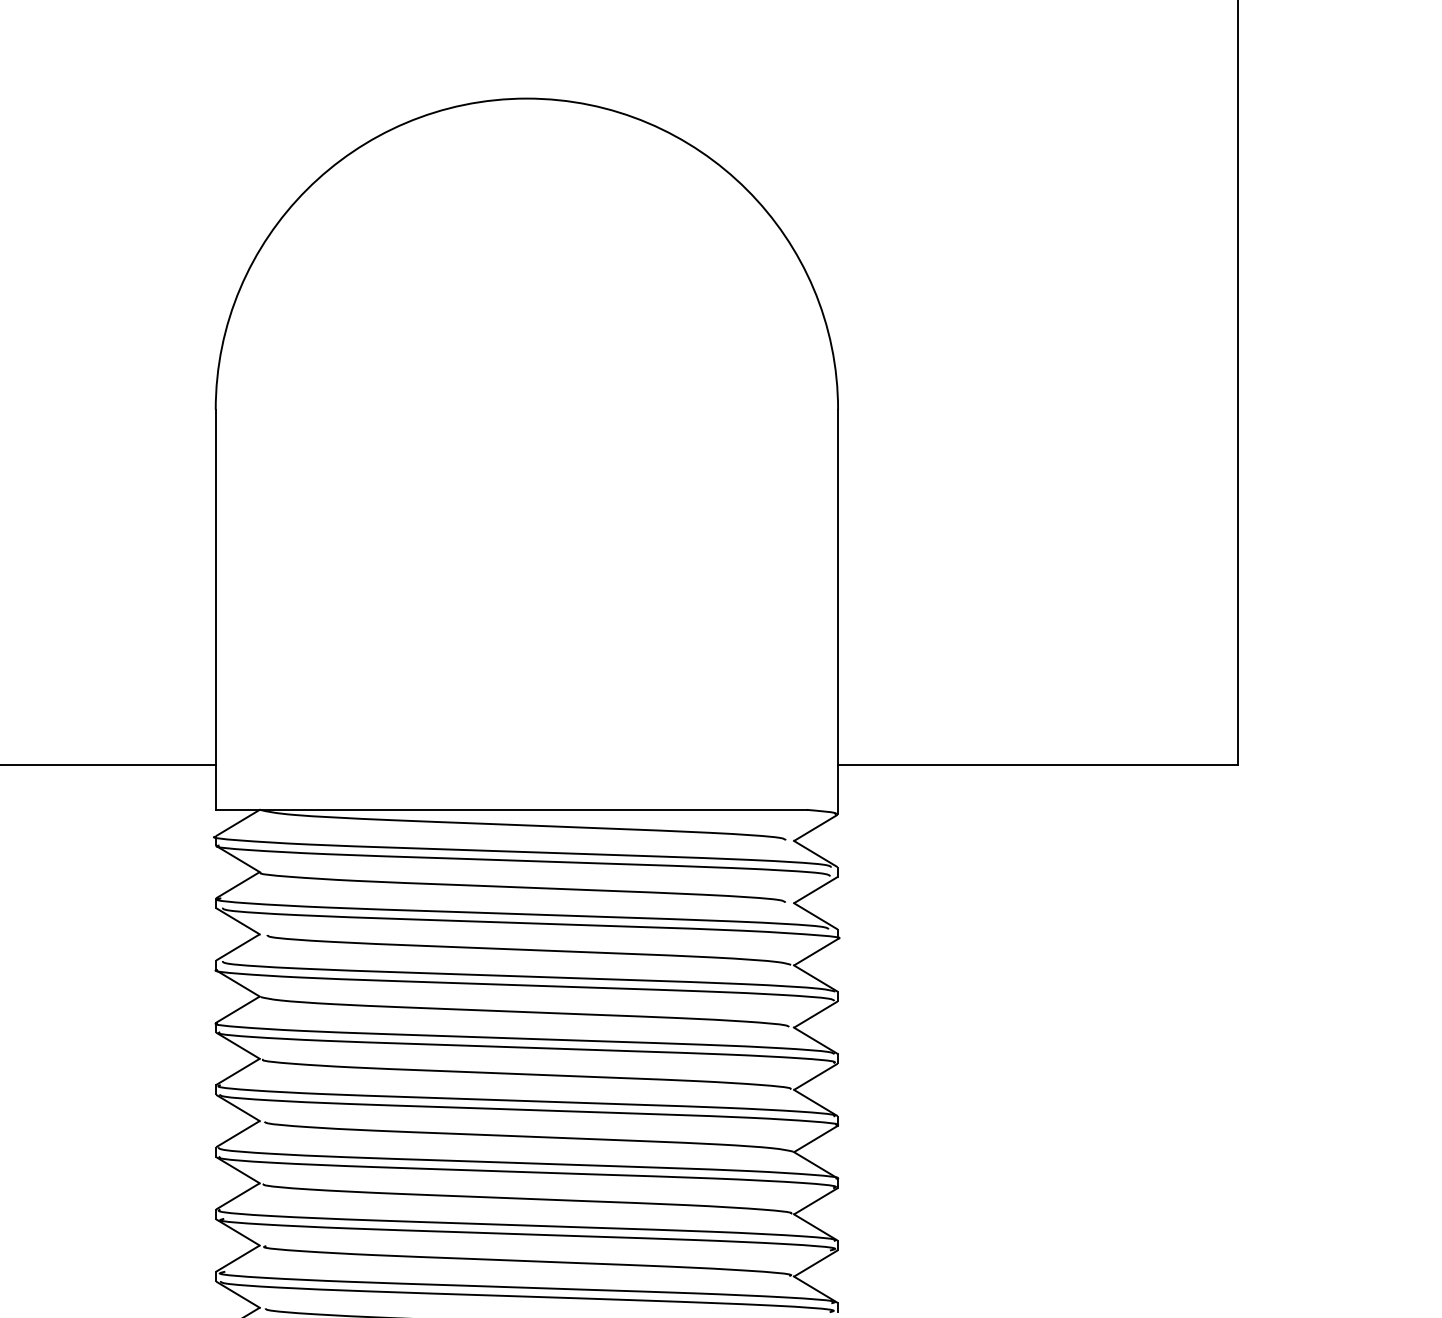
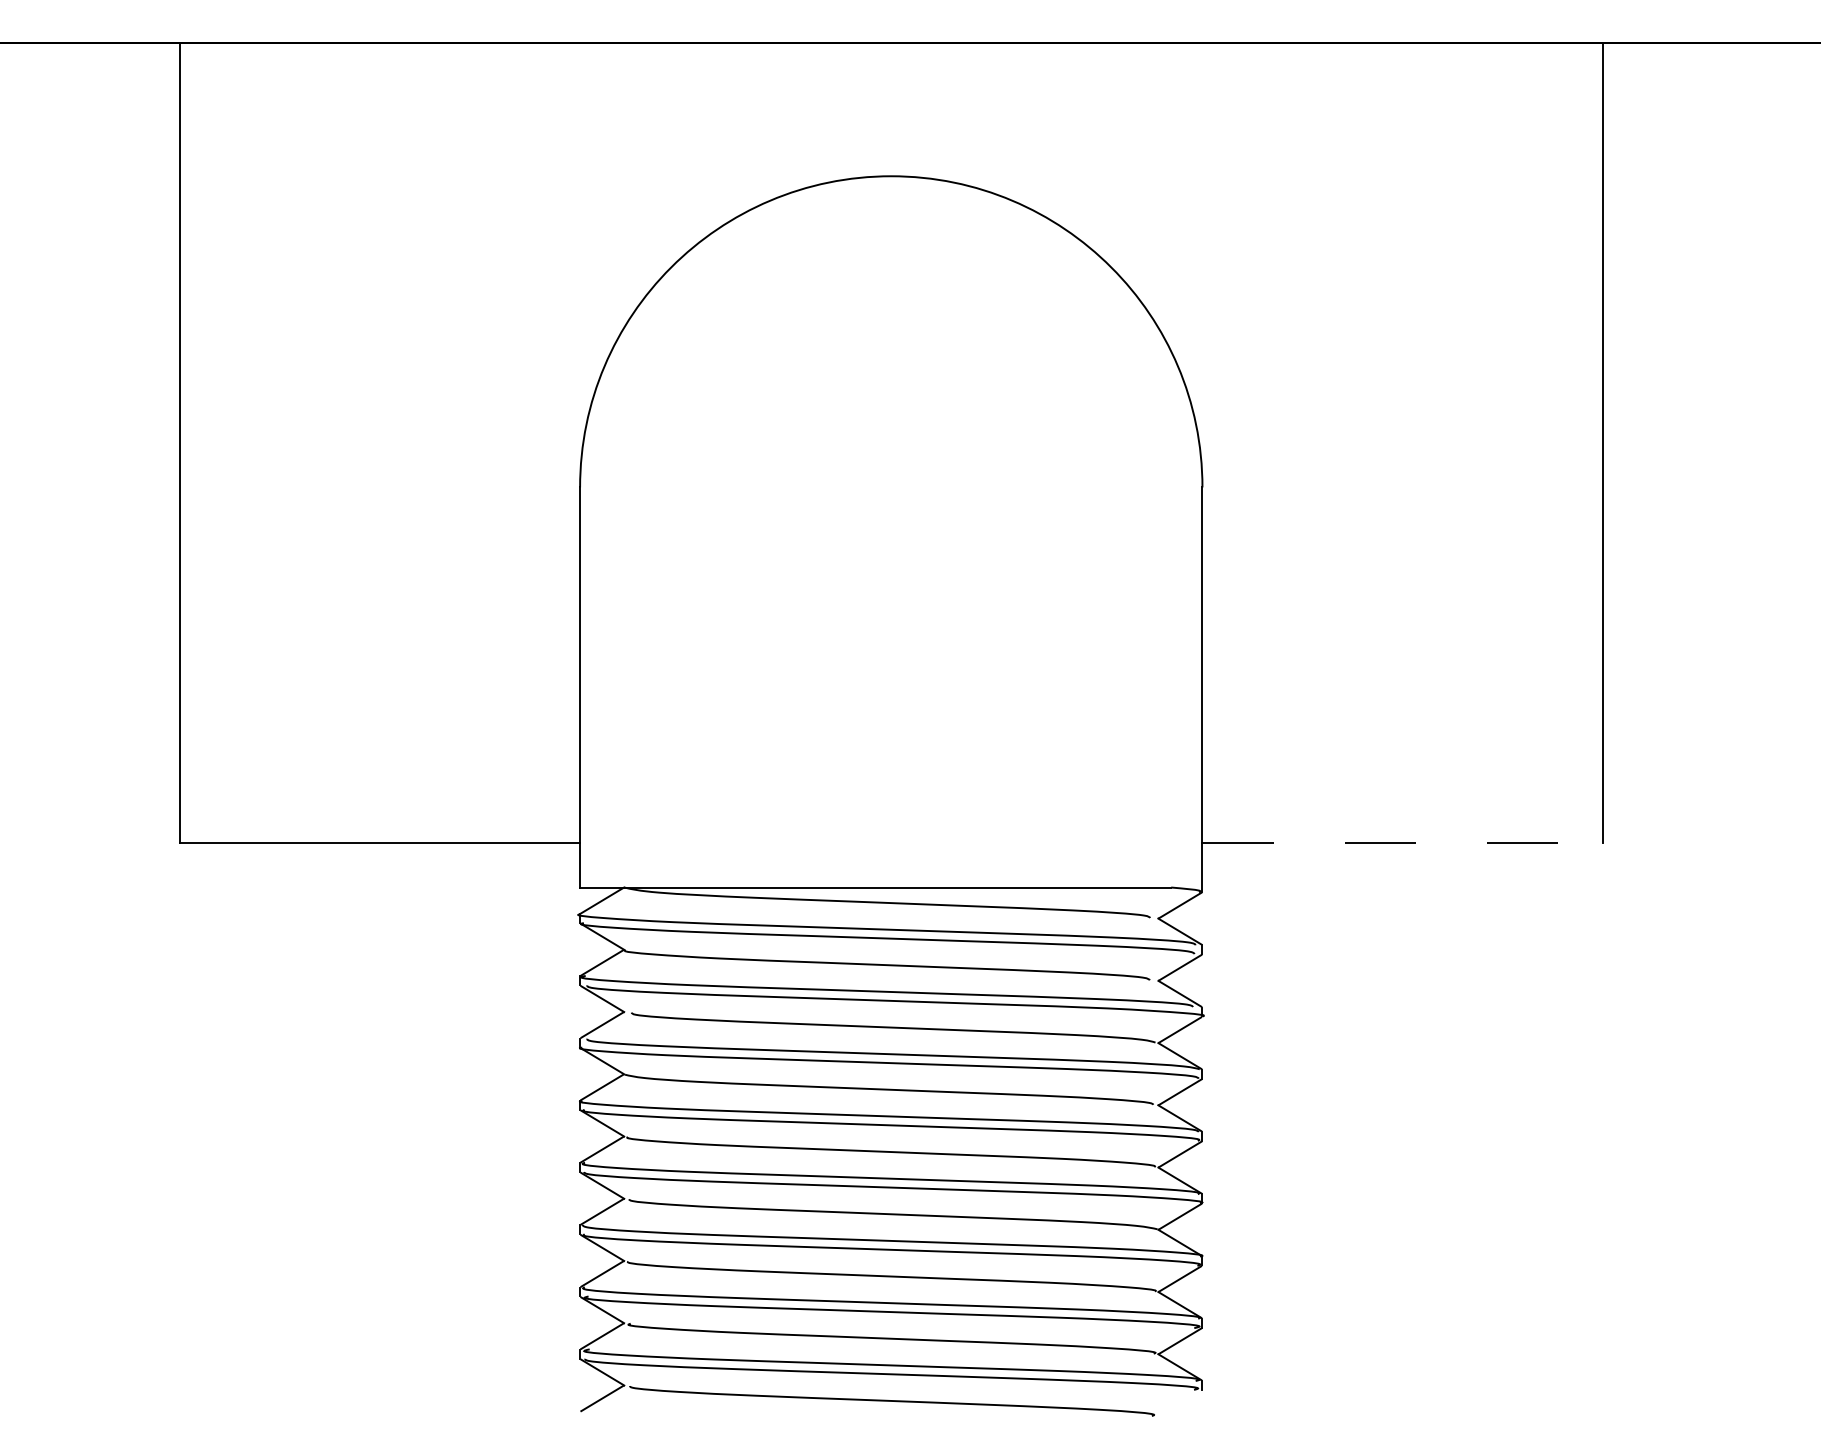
line: (1039, 765) -> (1403, 843), solid -> dashed

